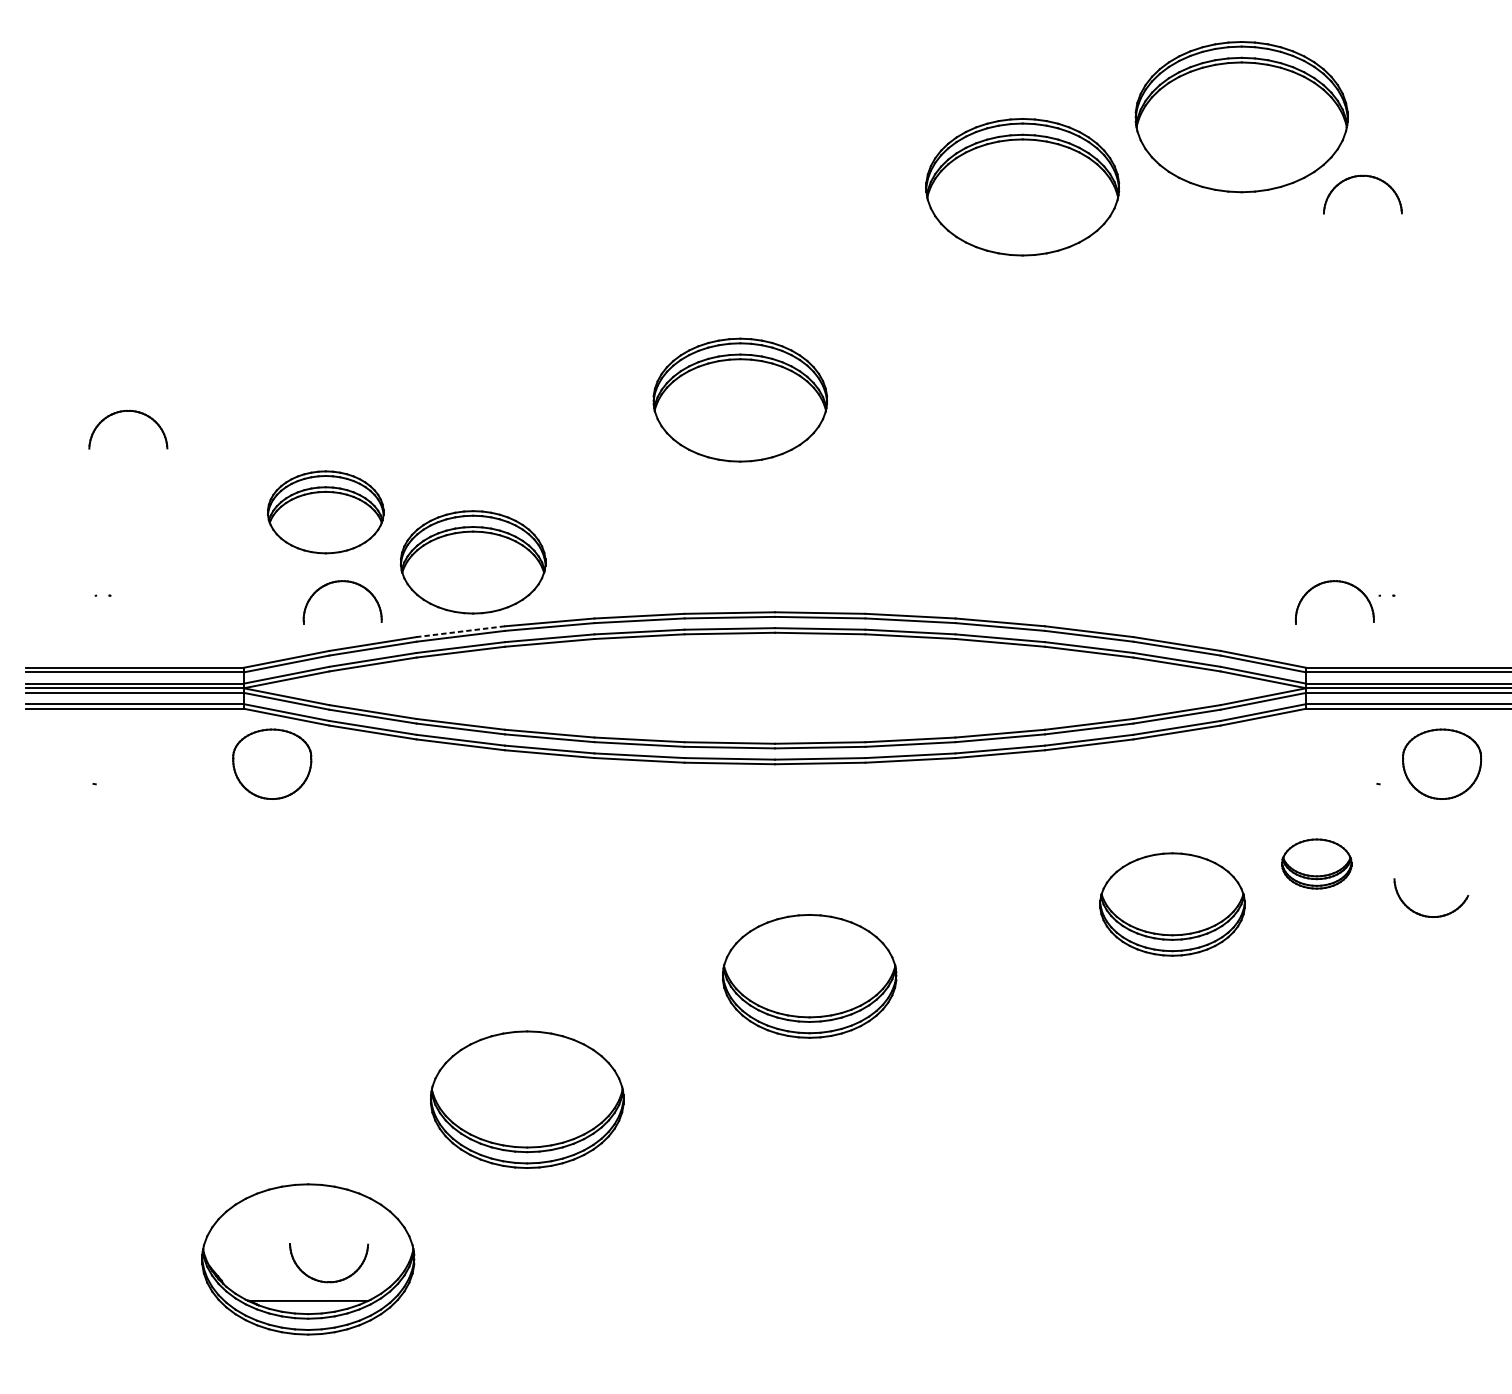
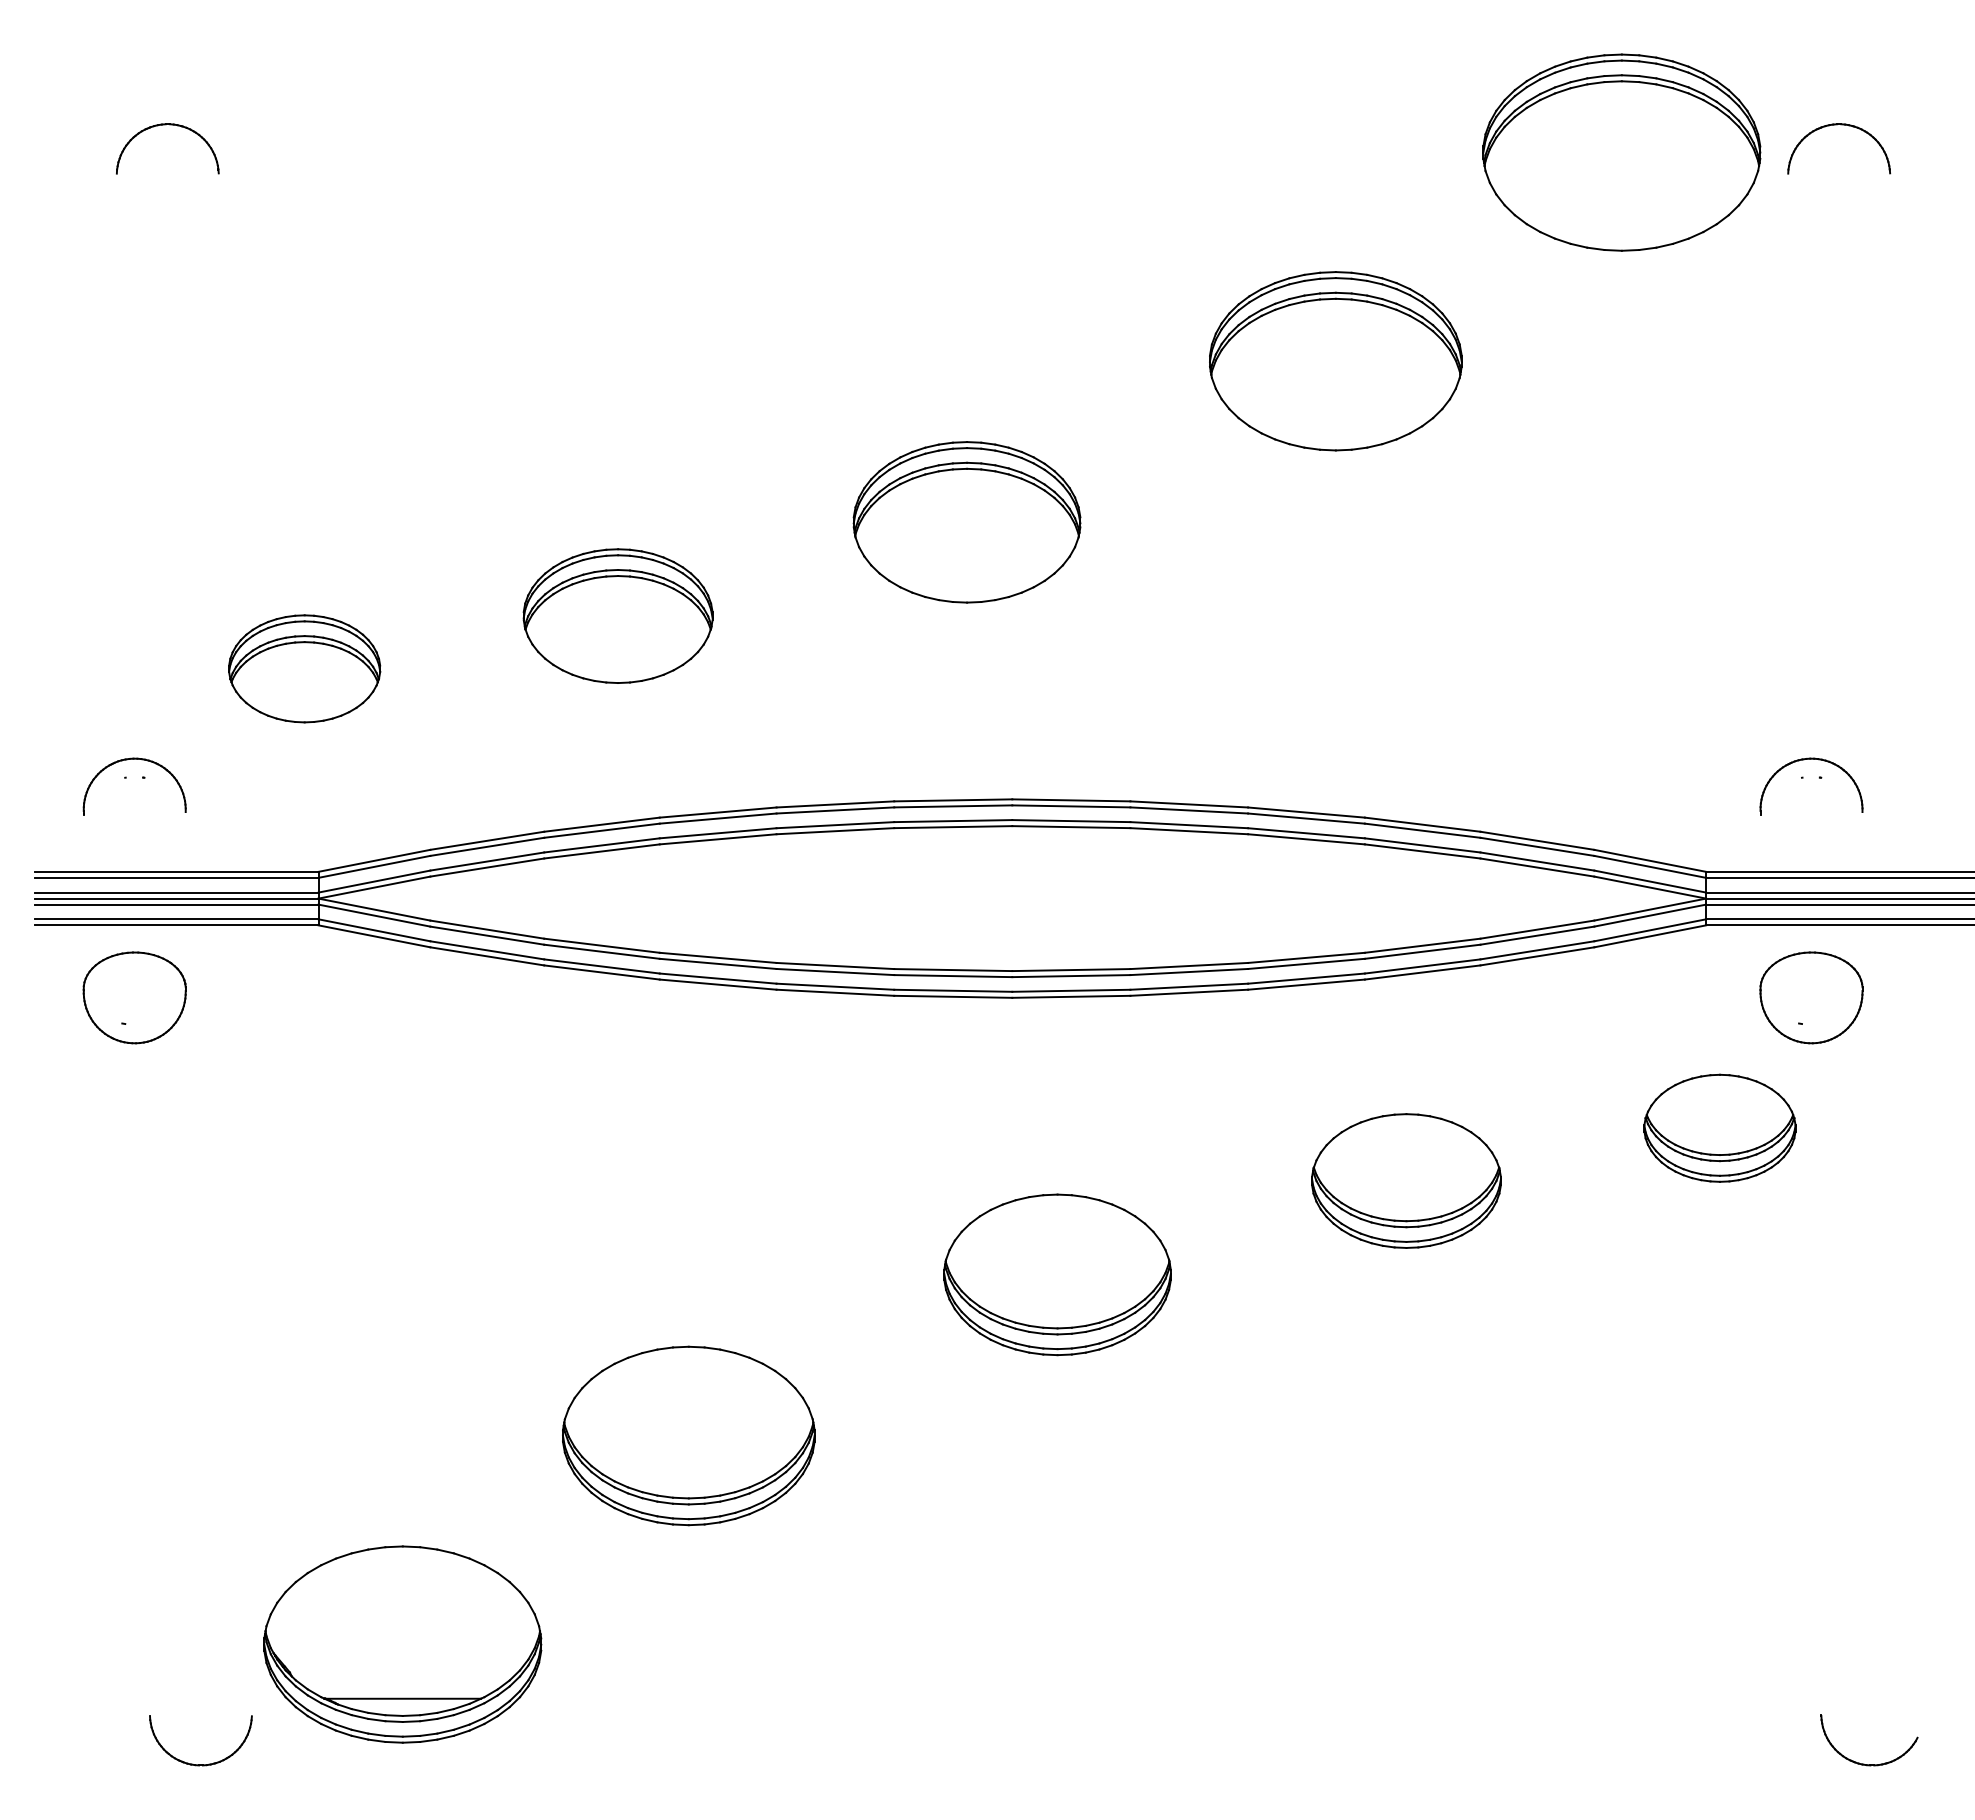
part: (1363, 176) -> (1840, 125), moved
part: (1022, 187) -> (1335, 361), moved
part: (127, 411) -> (166, 125), moved
part: (325, 512) -> (304, 668), moved
part: (472, 561) -> (617, 615), moved
part: (337, 582) -> (127, 760), moved
part: (1329, 582) -> (1804, 760), moved
line: (460, 631) -> (601, 824), dashed -> solid
part: (272, 763) -> (134, 997), moved
part: (1442, 763) -> (1811, 997), moved
part: (1316, 863) -> (1719, 1127), size x1.67
part: (1172, 904) -> (1406, 1180), moved
part: (1427, 915) -> (1864, 1763), moved
part: (328, 1281) -> (200, 1764), moved

